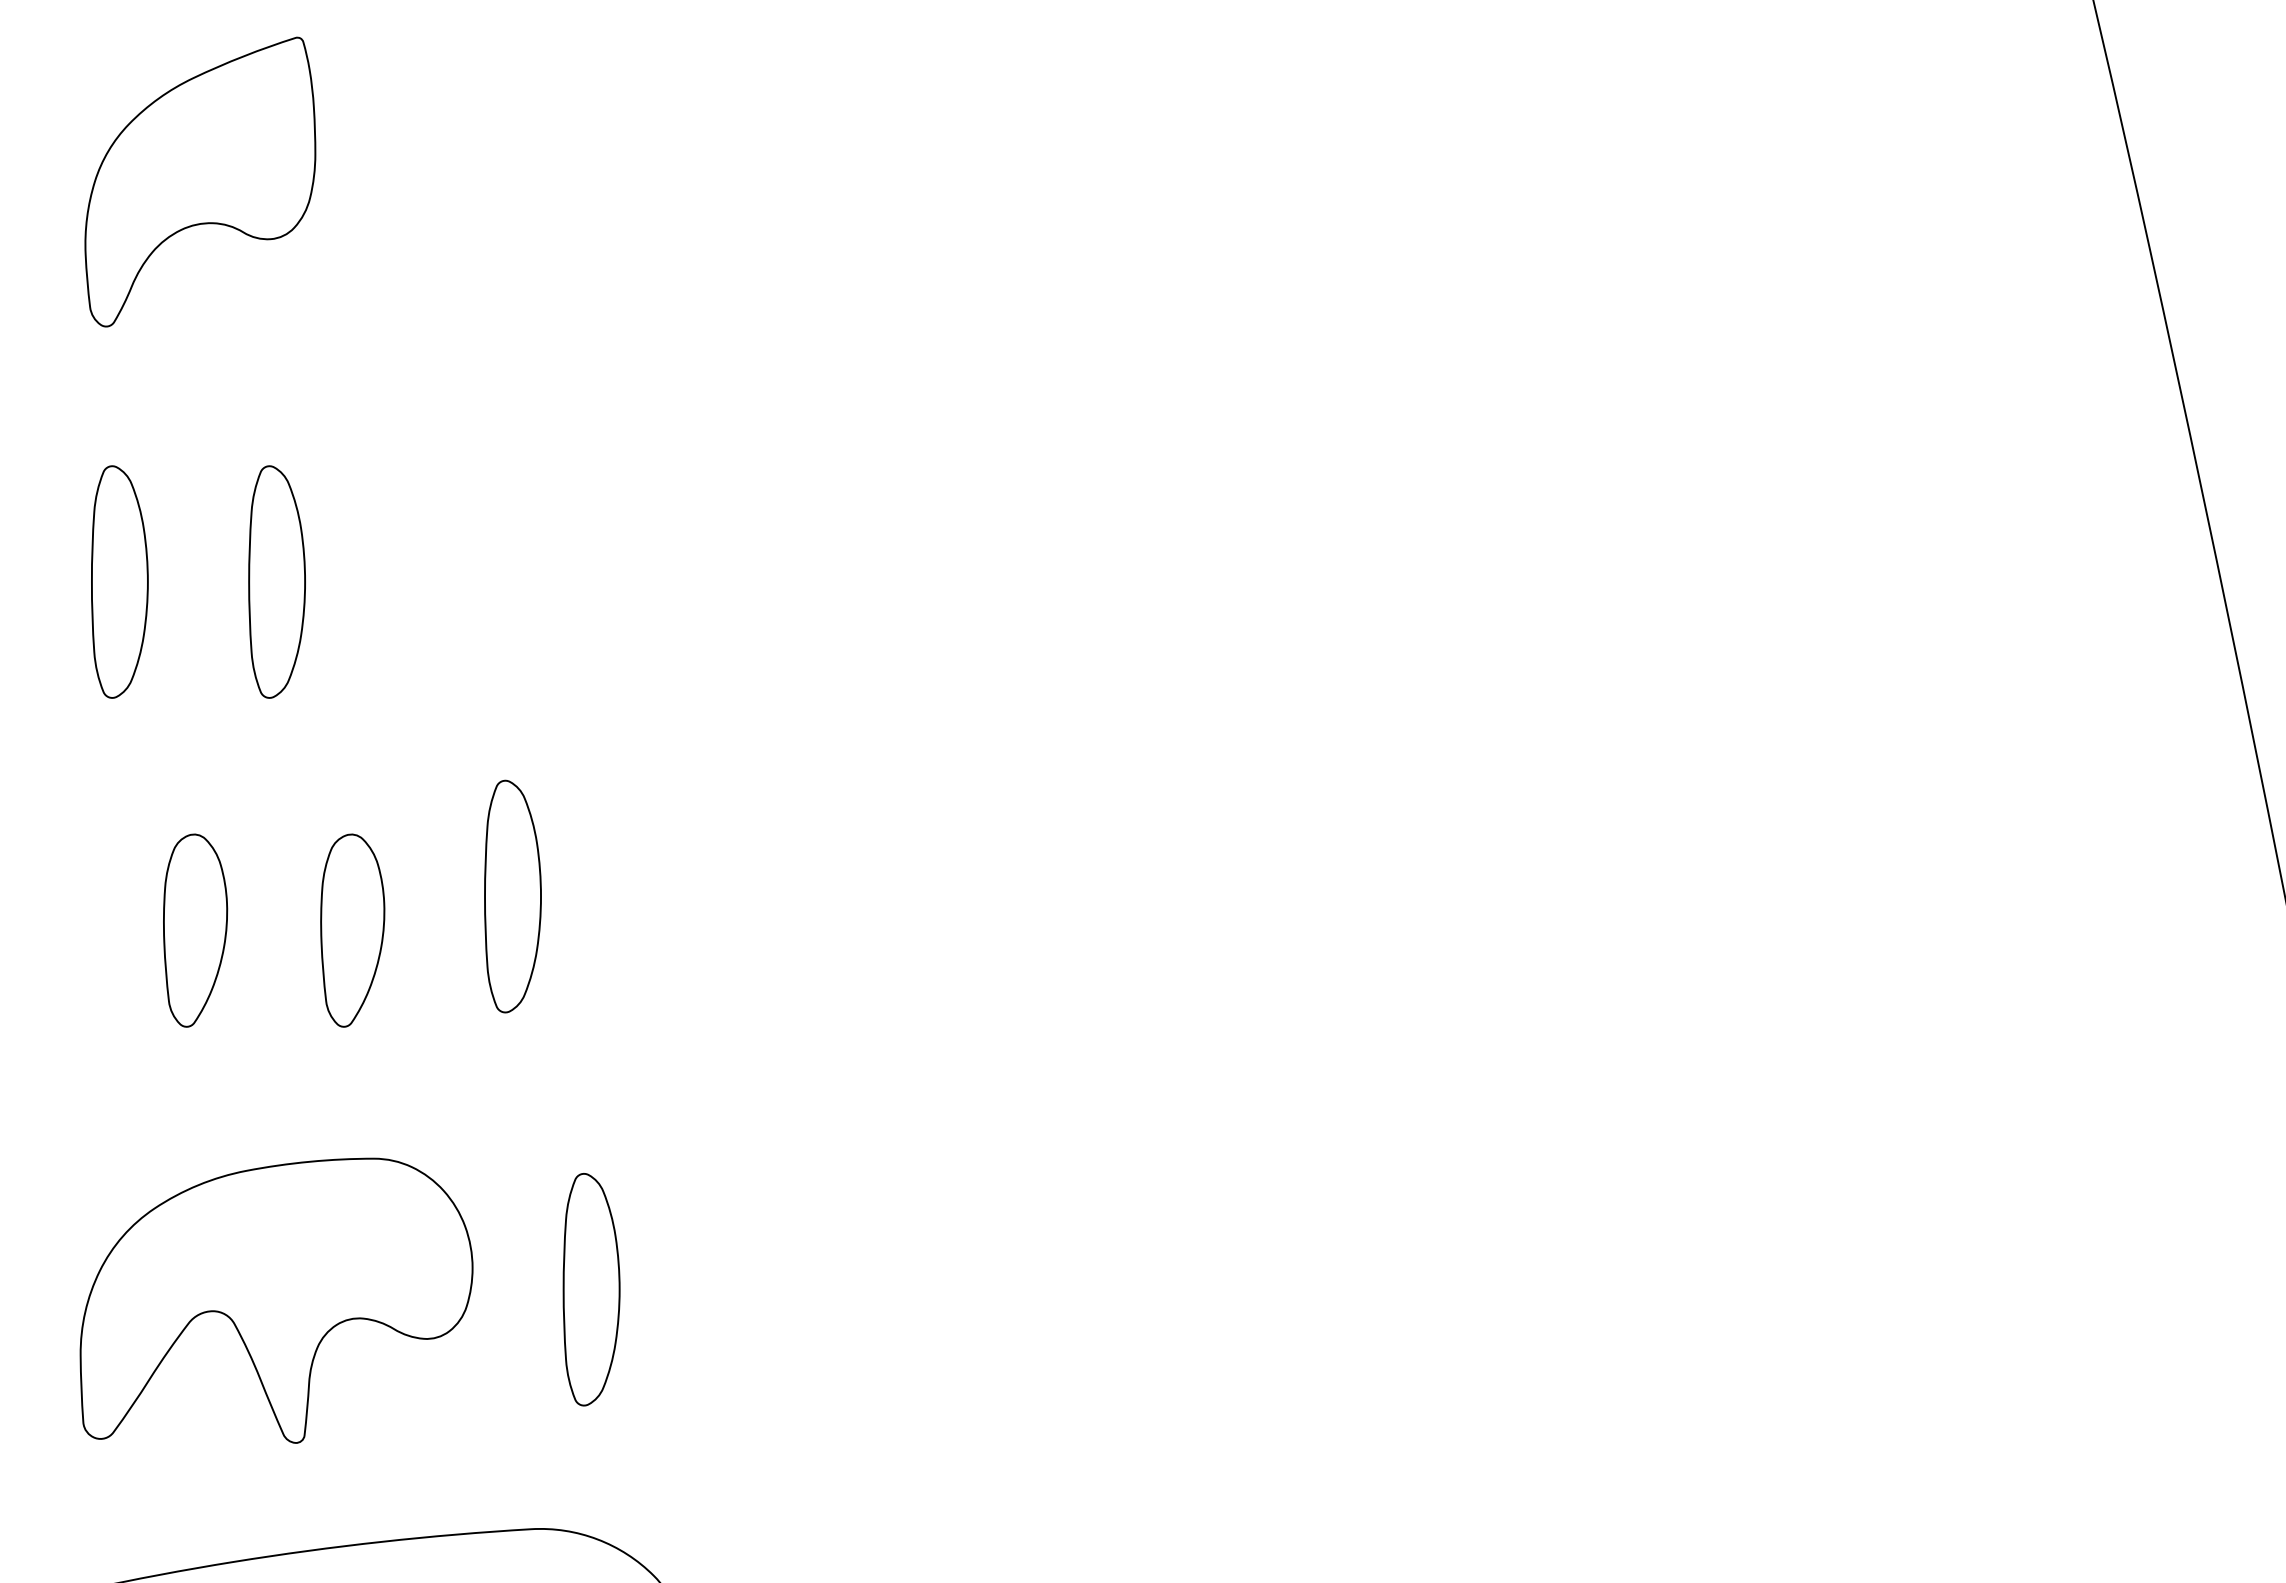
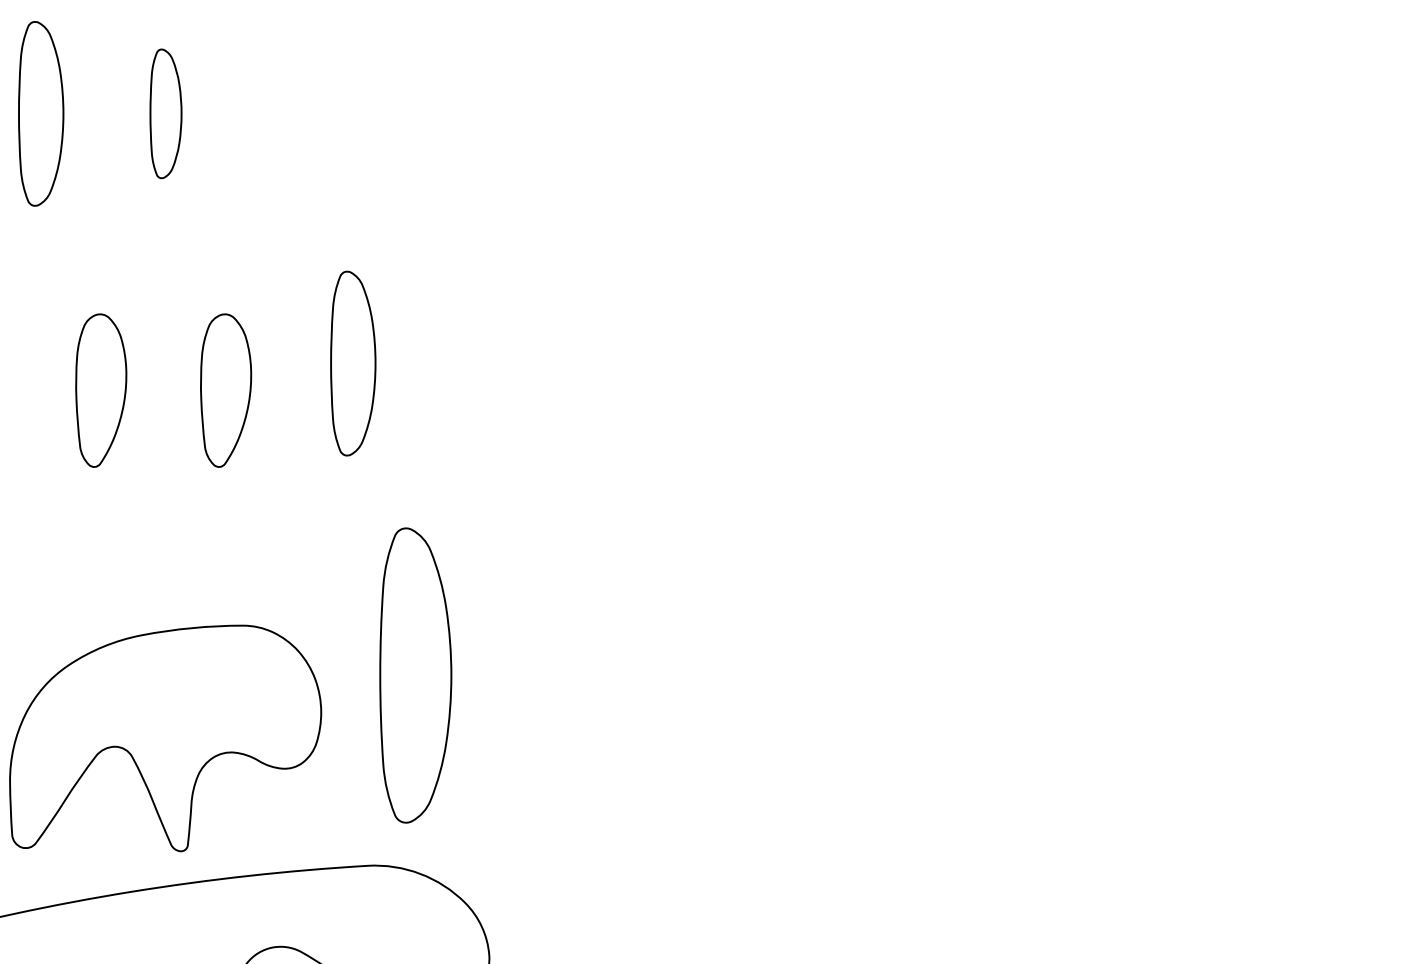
part: (276, 581) -> (165, 113), size x0.7
part: (591, 1289) -> (415, 675), size x1.6
part: (276, 1300) -> (165, 738), moved

